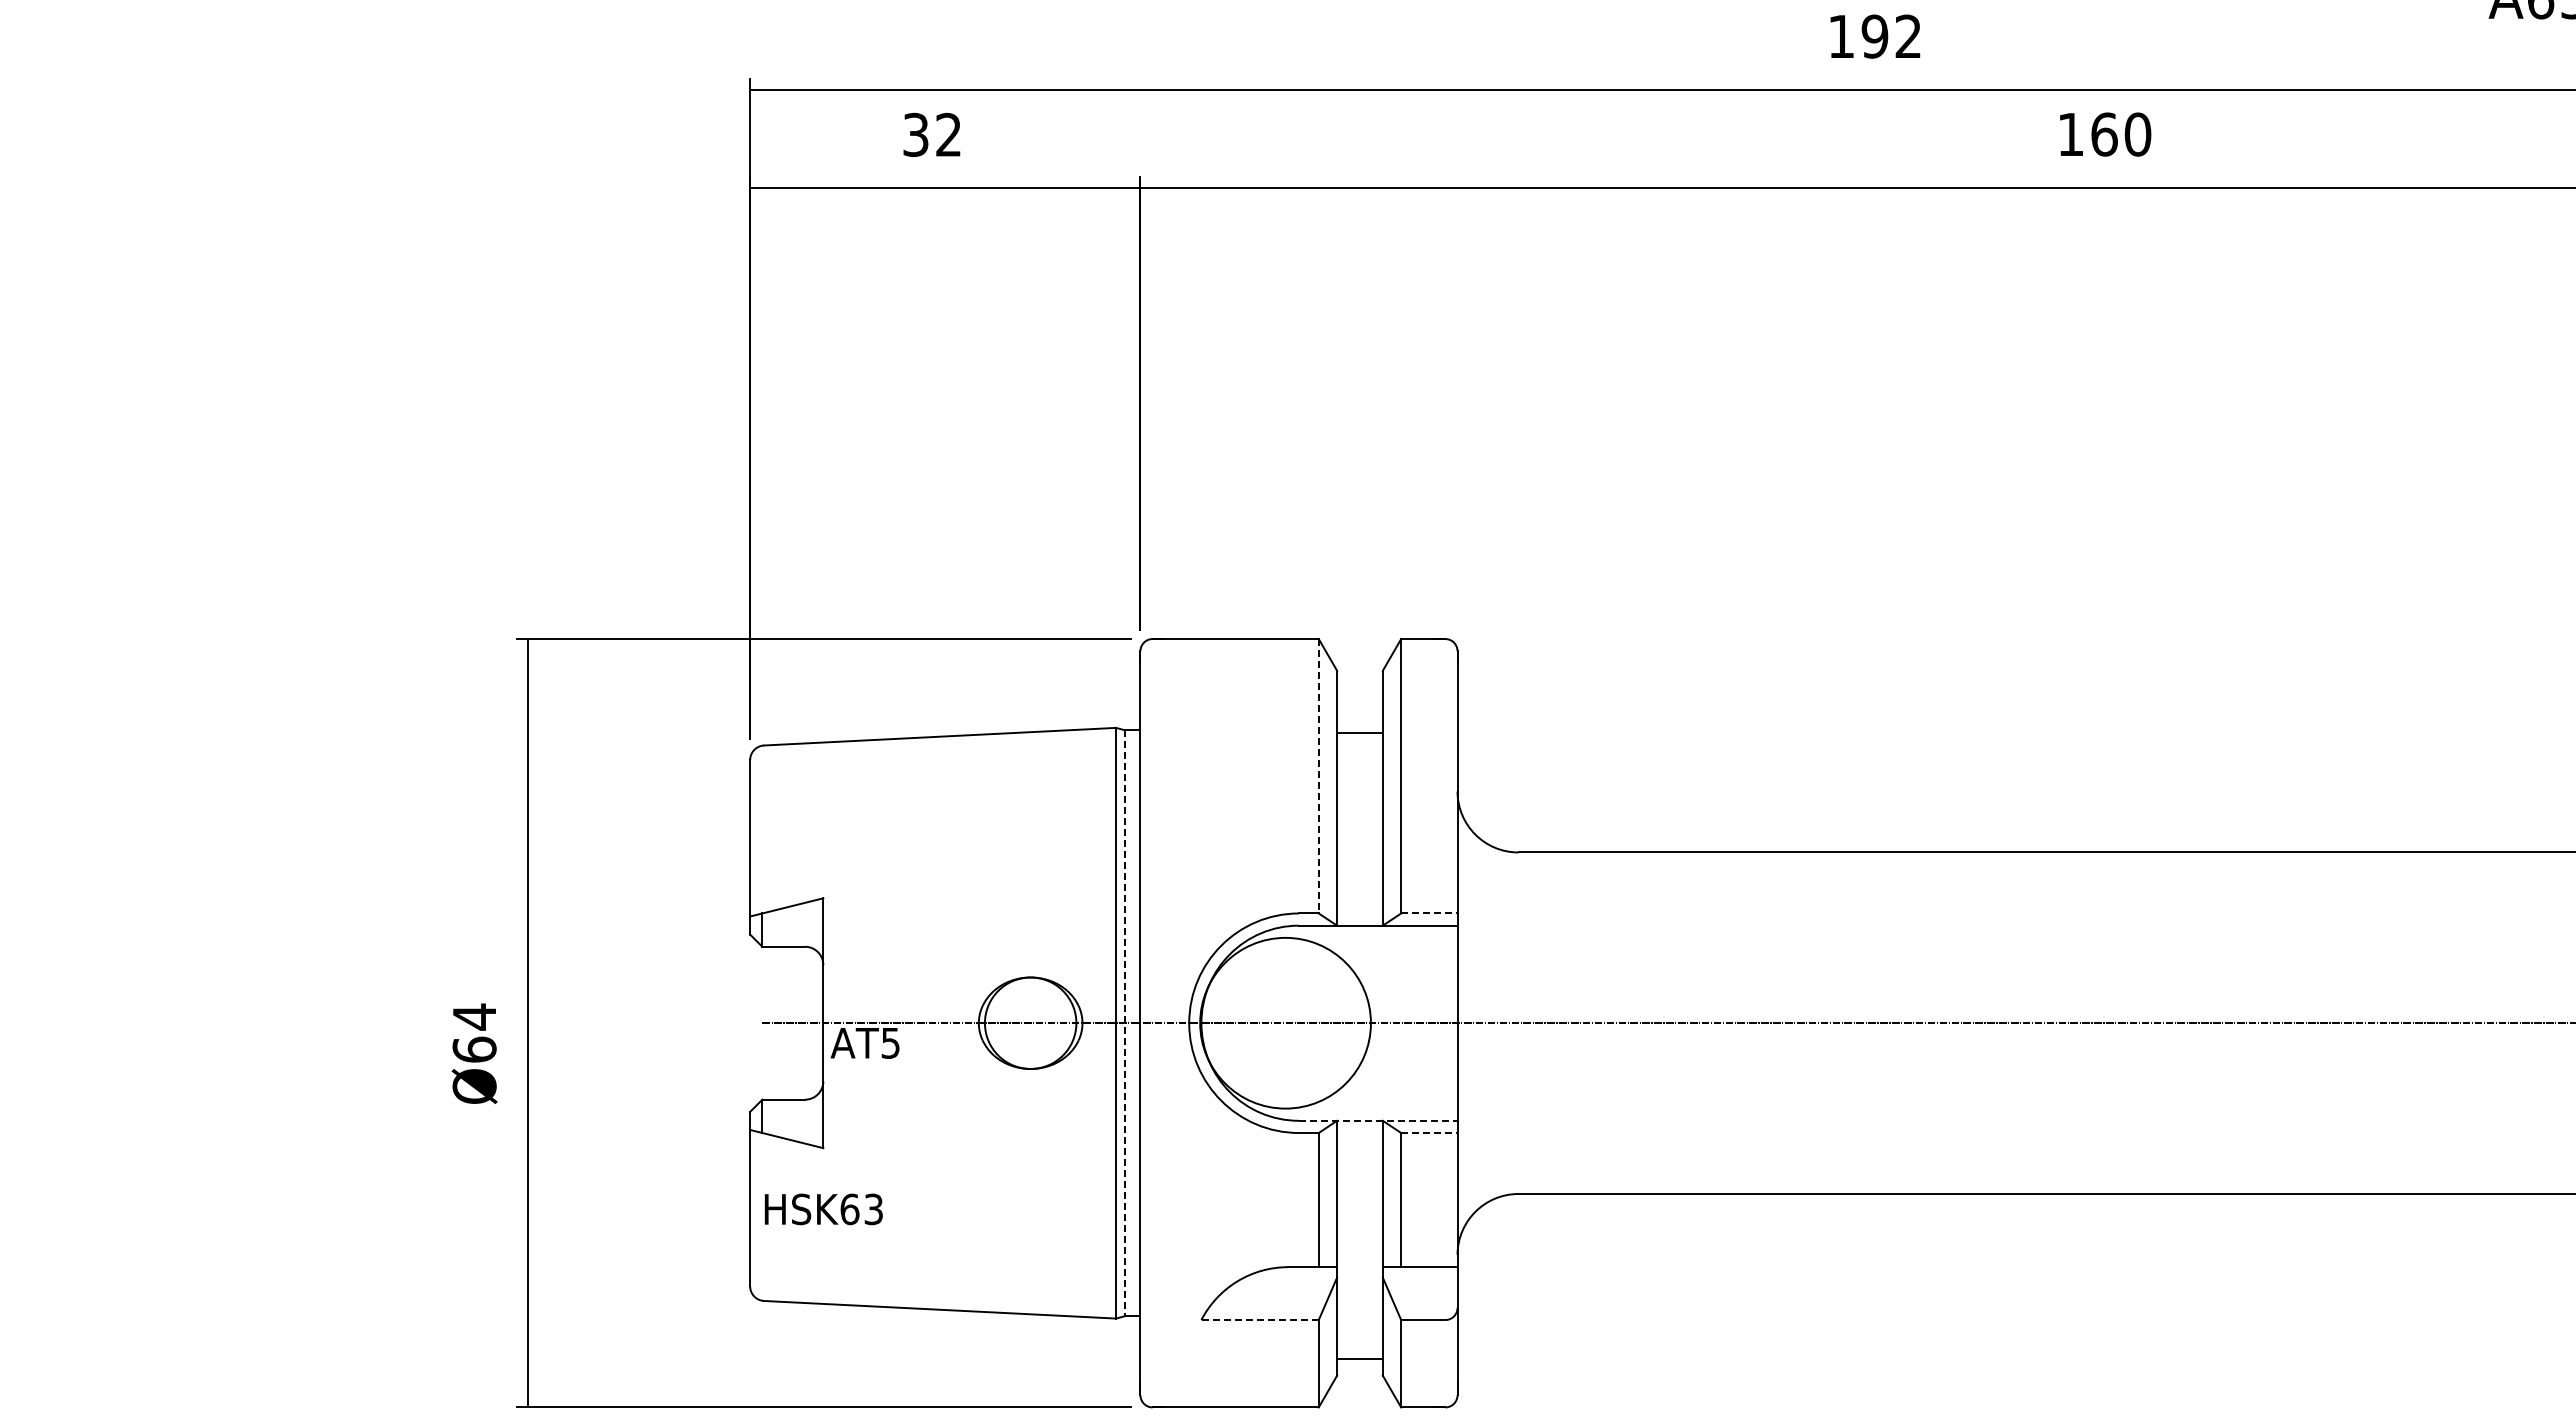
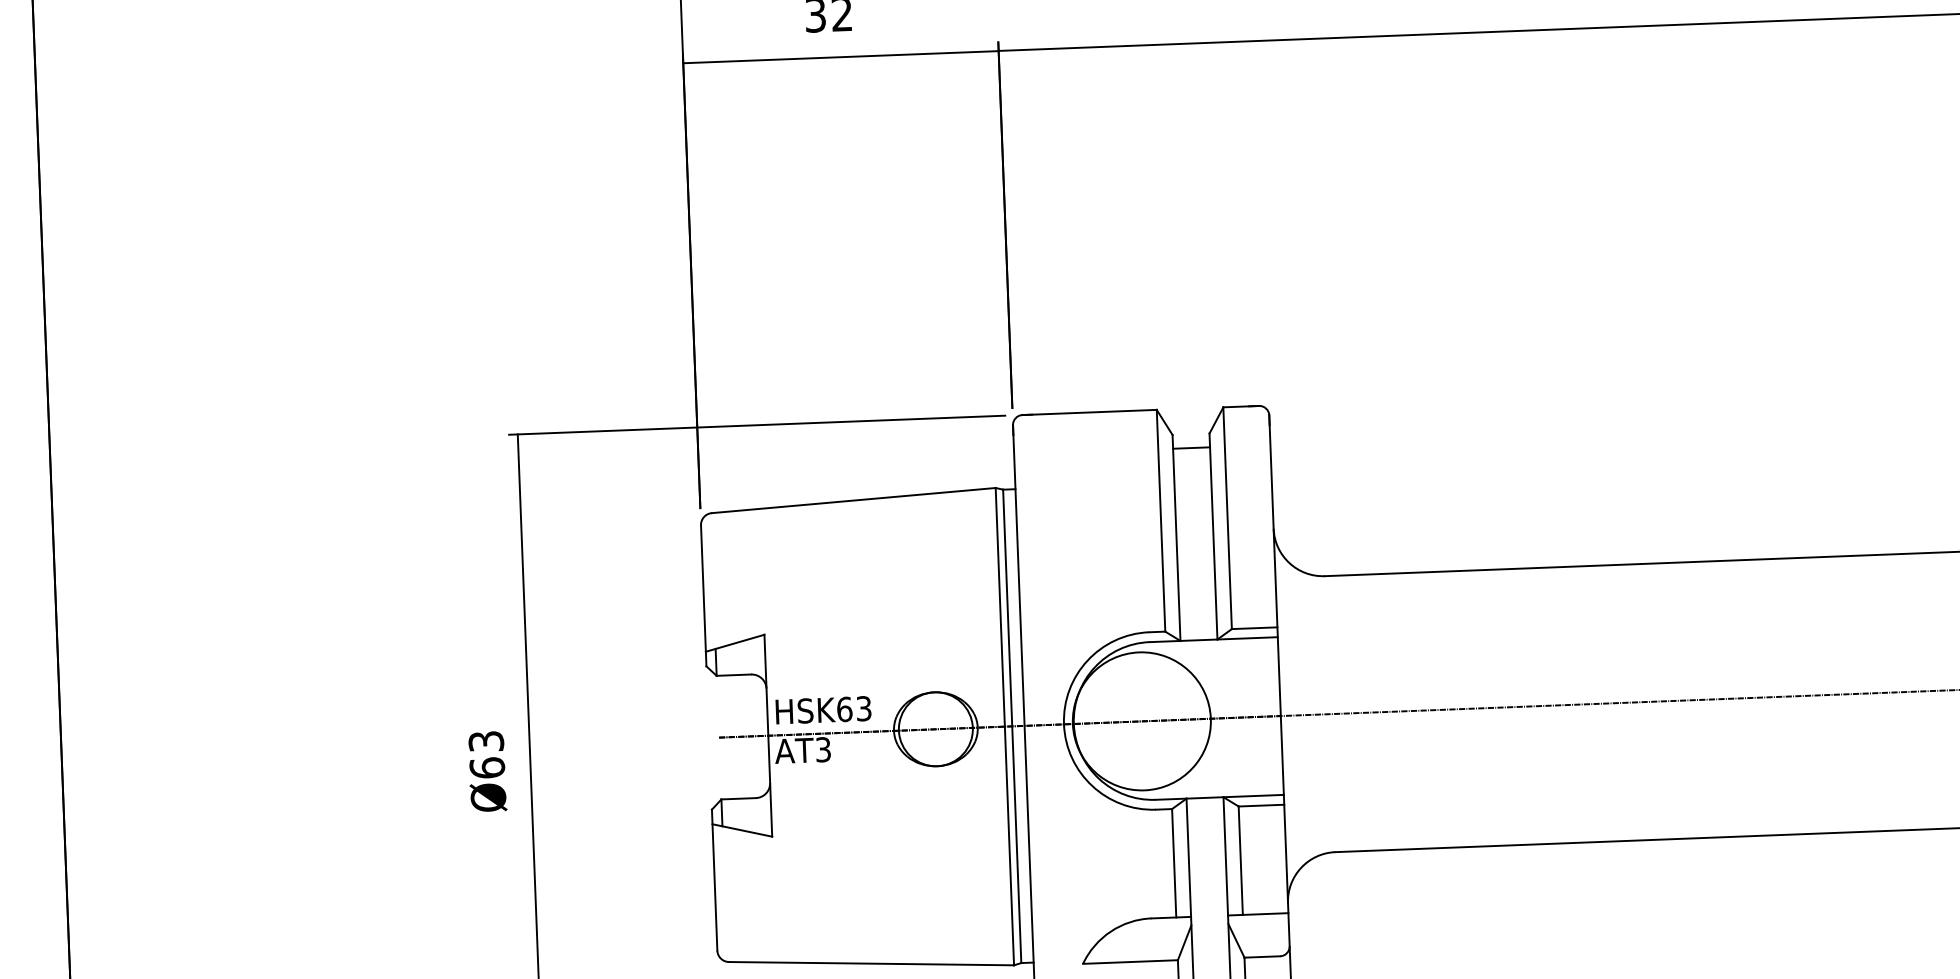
line: (1359, 732) -> (1191, 447), moved
line: (1318, 776) -> (1160, 520), dashed -> solid
line: (1429, 913) -> (1254, 628), dashed -> solid
text: (474, 1016) -> (486, 741), Ø64 -> Ø63
line: (1125, 1023) -> (1012, 726), dashed -> solid
text: (890, 1042) -> (823, 749), AT5 -> AT3
line: (1378, 1120) -> (1219, 797), dashed -> solid
line: (1429, 1133) -> (1261, 806), dashed -> solid
text: (823, 1209) -> (823, 710), moved
line: (1260, 1320) -> (1130, 962), dashed -> solid

